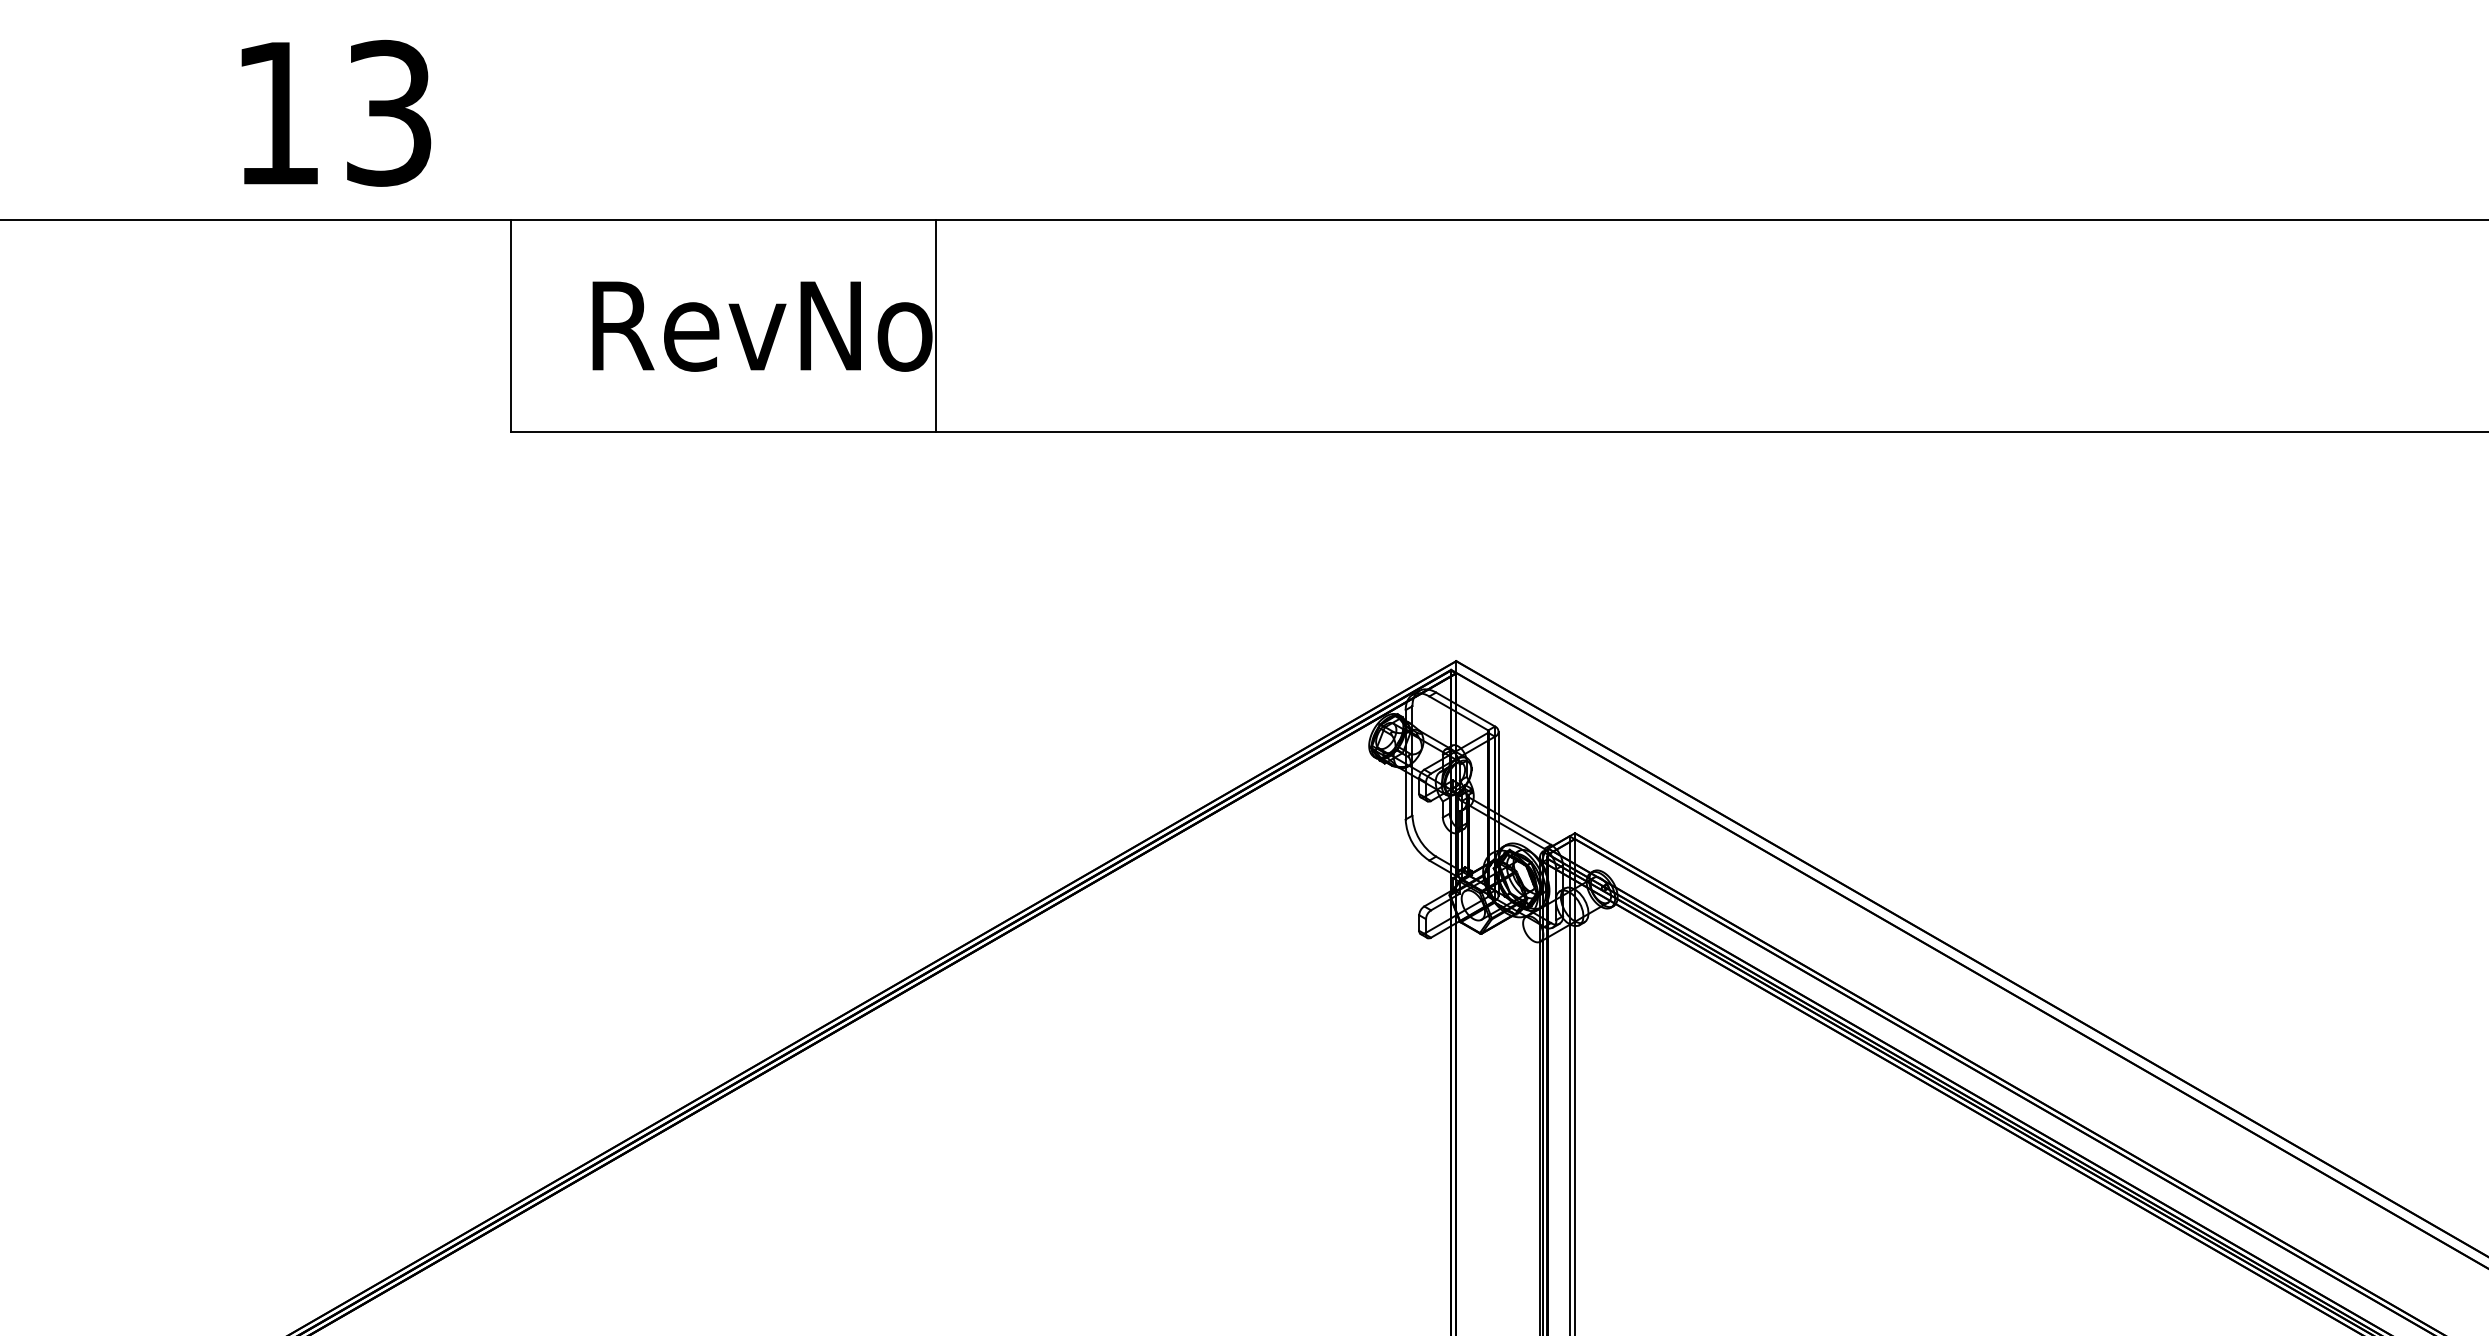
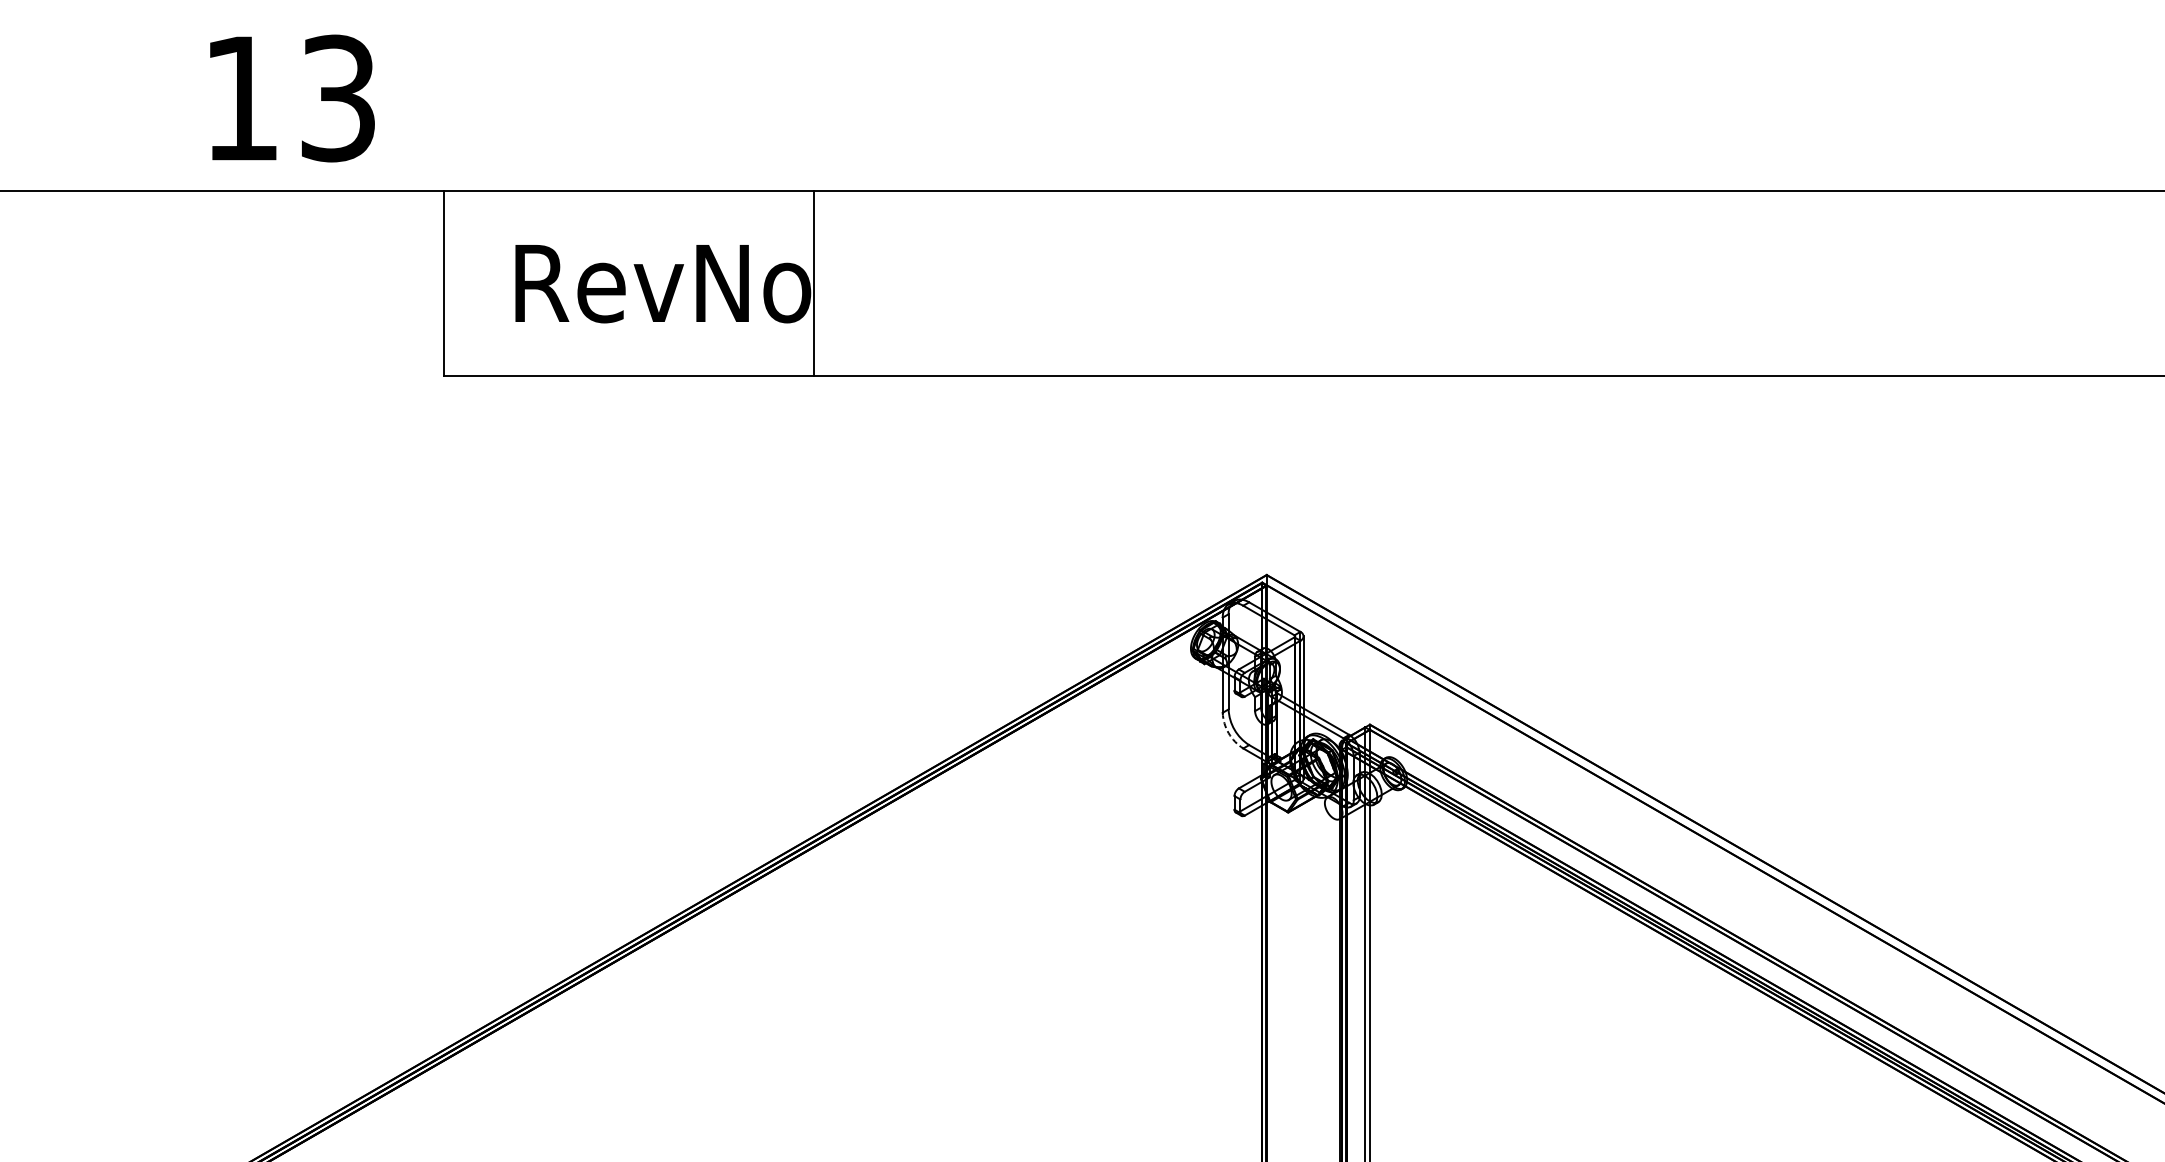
arc: (1412, 842) -> (1228, 732), solid -> dashed

